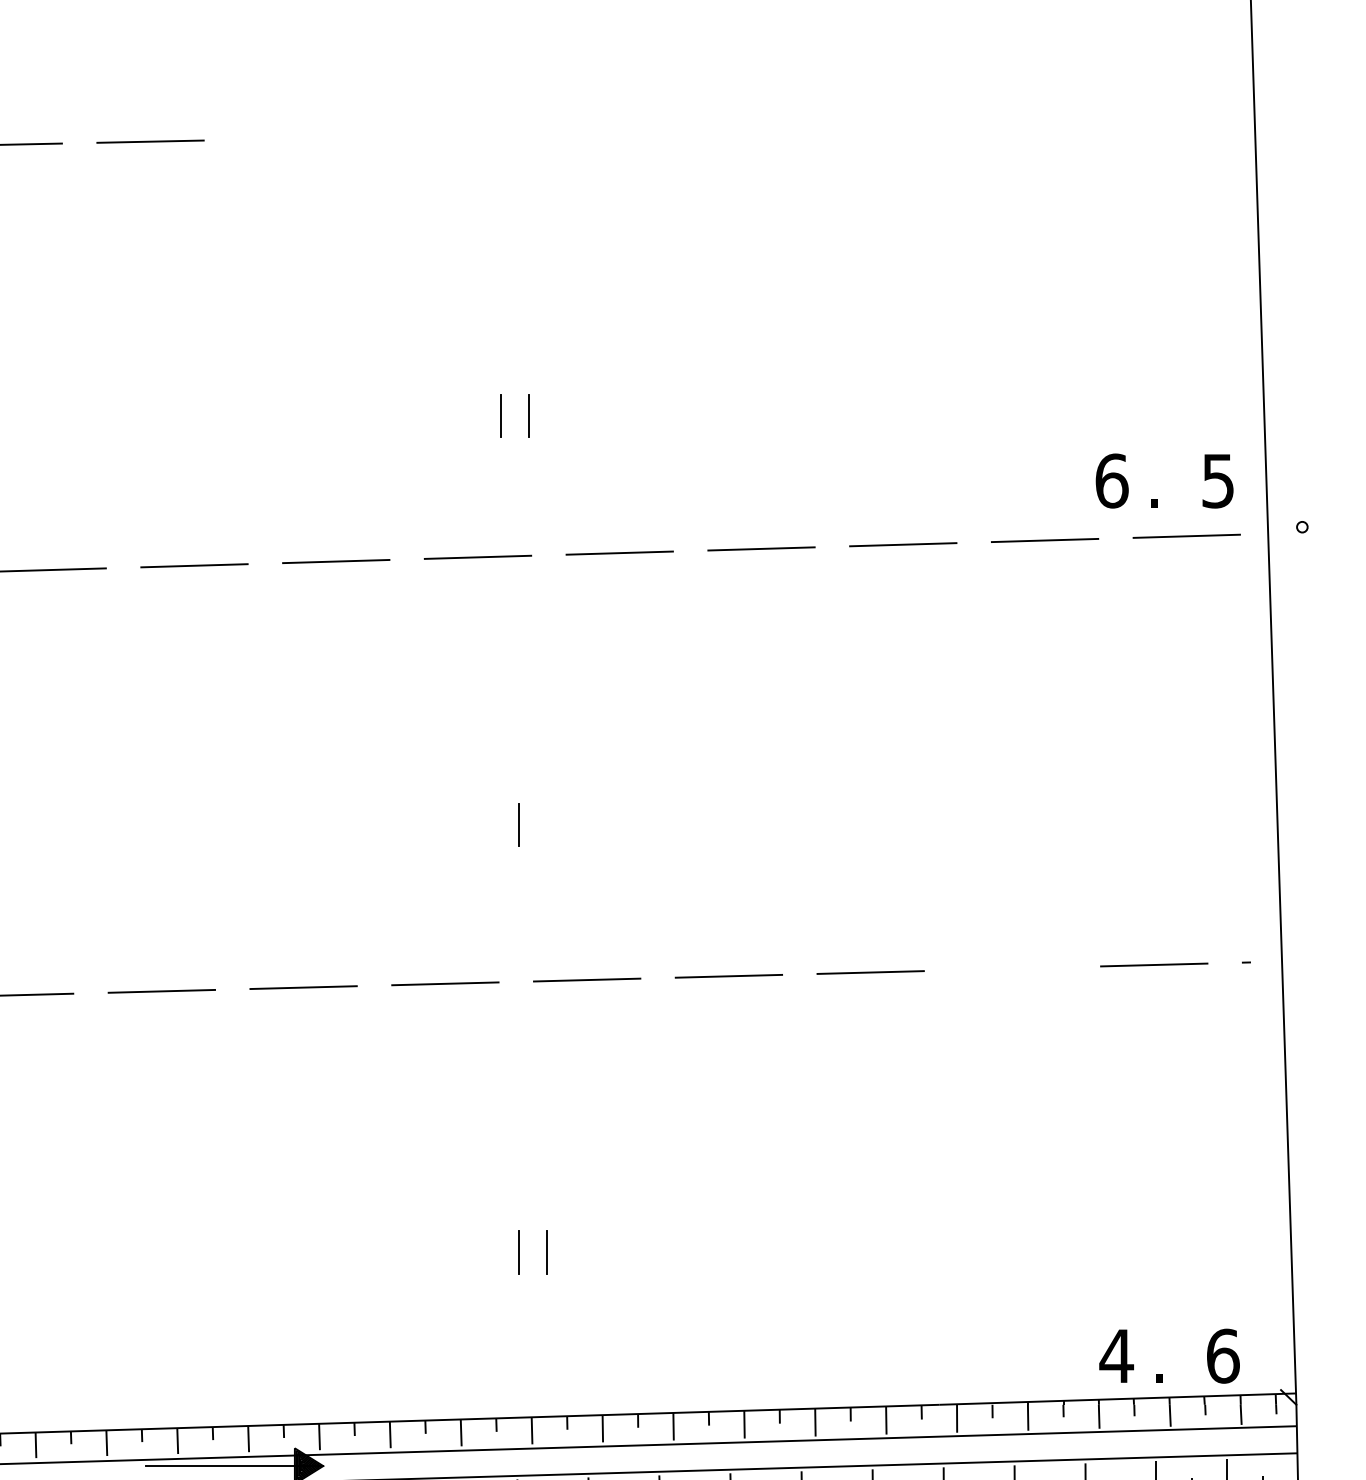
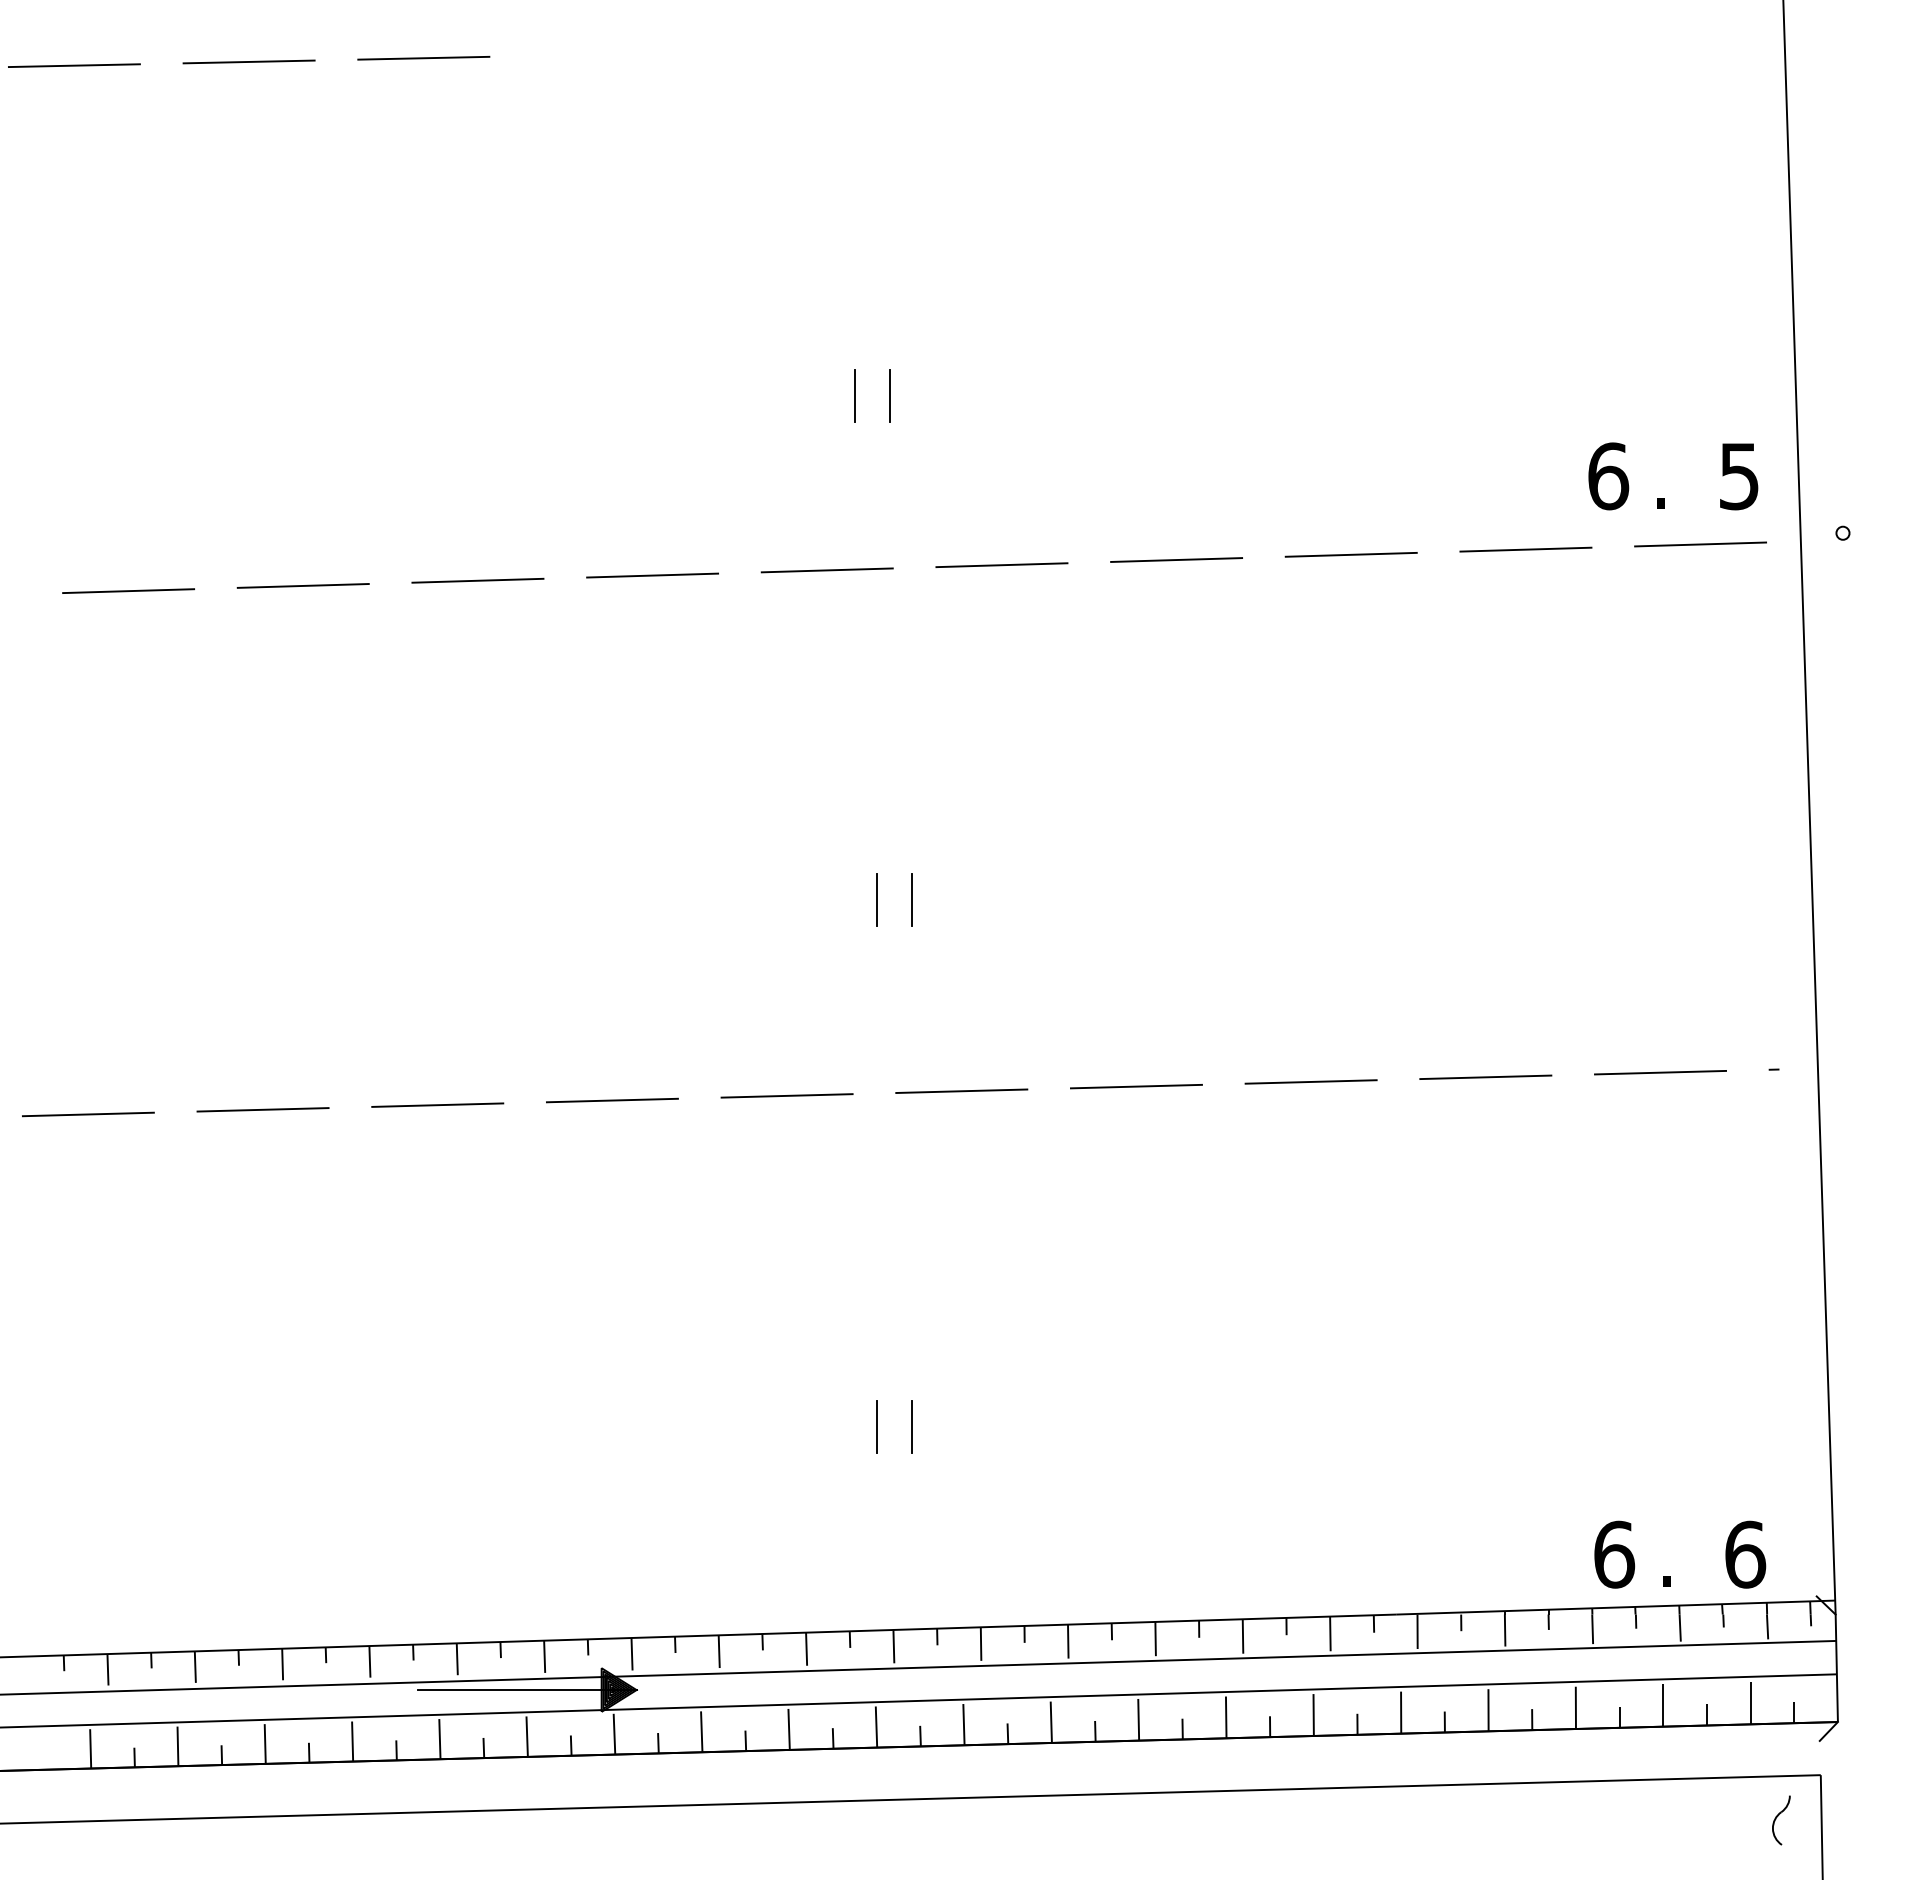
line: (547, 825) -> (912, 900), added
line: (1012, 968) -> (1485, 1077), added
text: (1116, 1356) -> (1613, 1554), 4 -> 6

